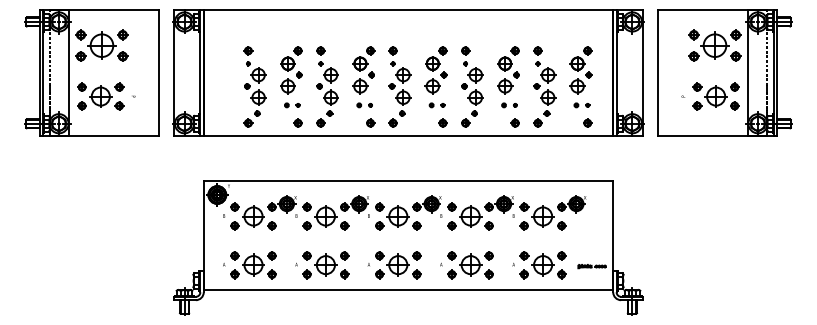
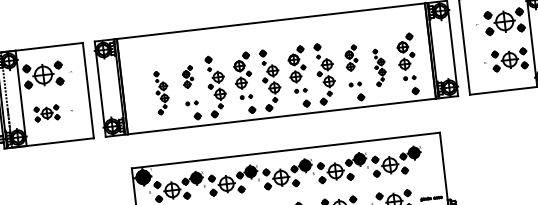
part: (291, 70) -> (188, 77), size x0.6
part: (508, 70) -> (351, 58), size x0.7
part: (254, 86) -> (161, 92), size x0.7
part: (544, 86) -> (379, 67), size x0.6
part: (100, 96) -> (46, 113), size x0.7

